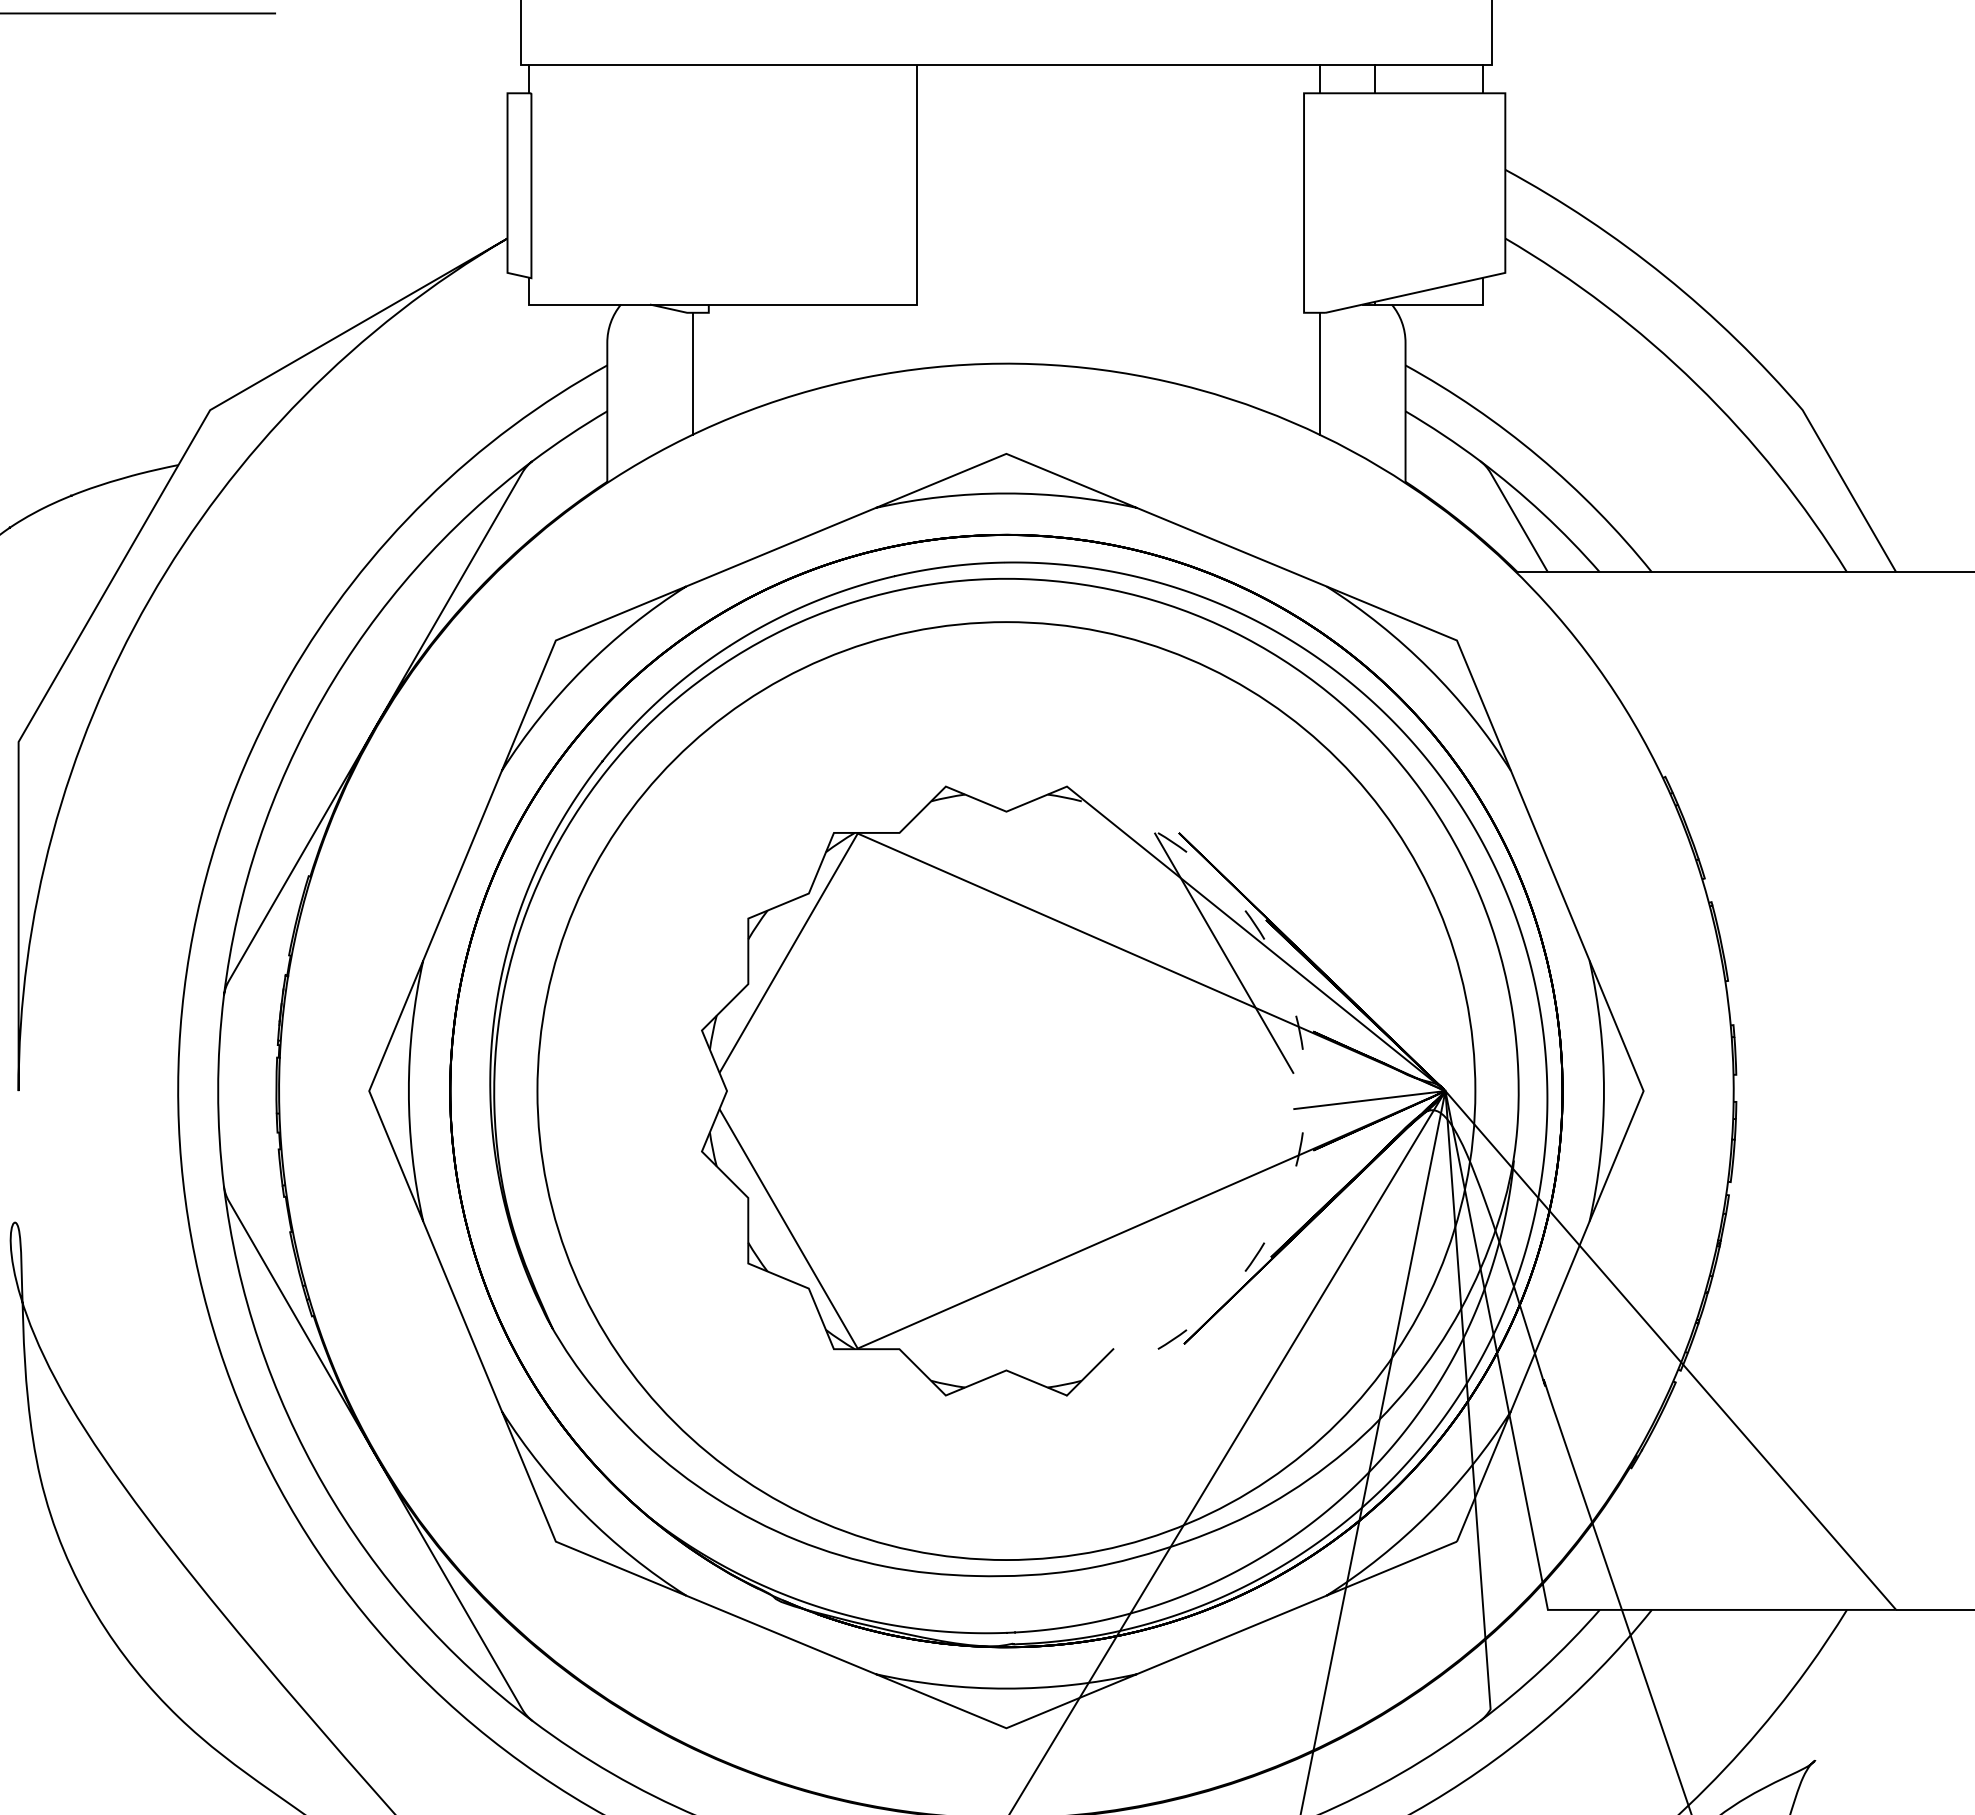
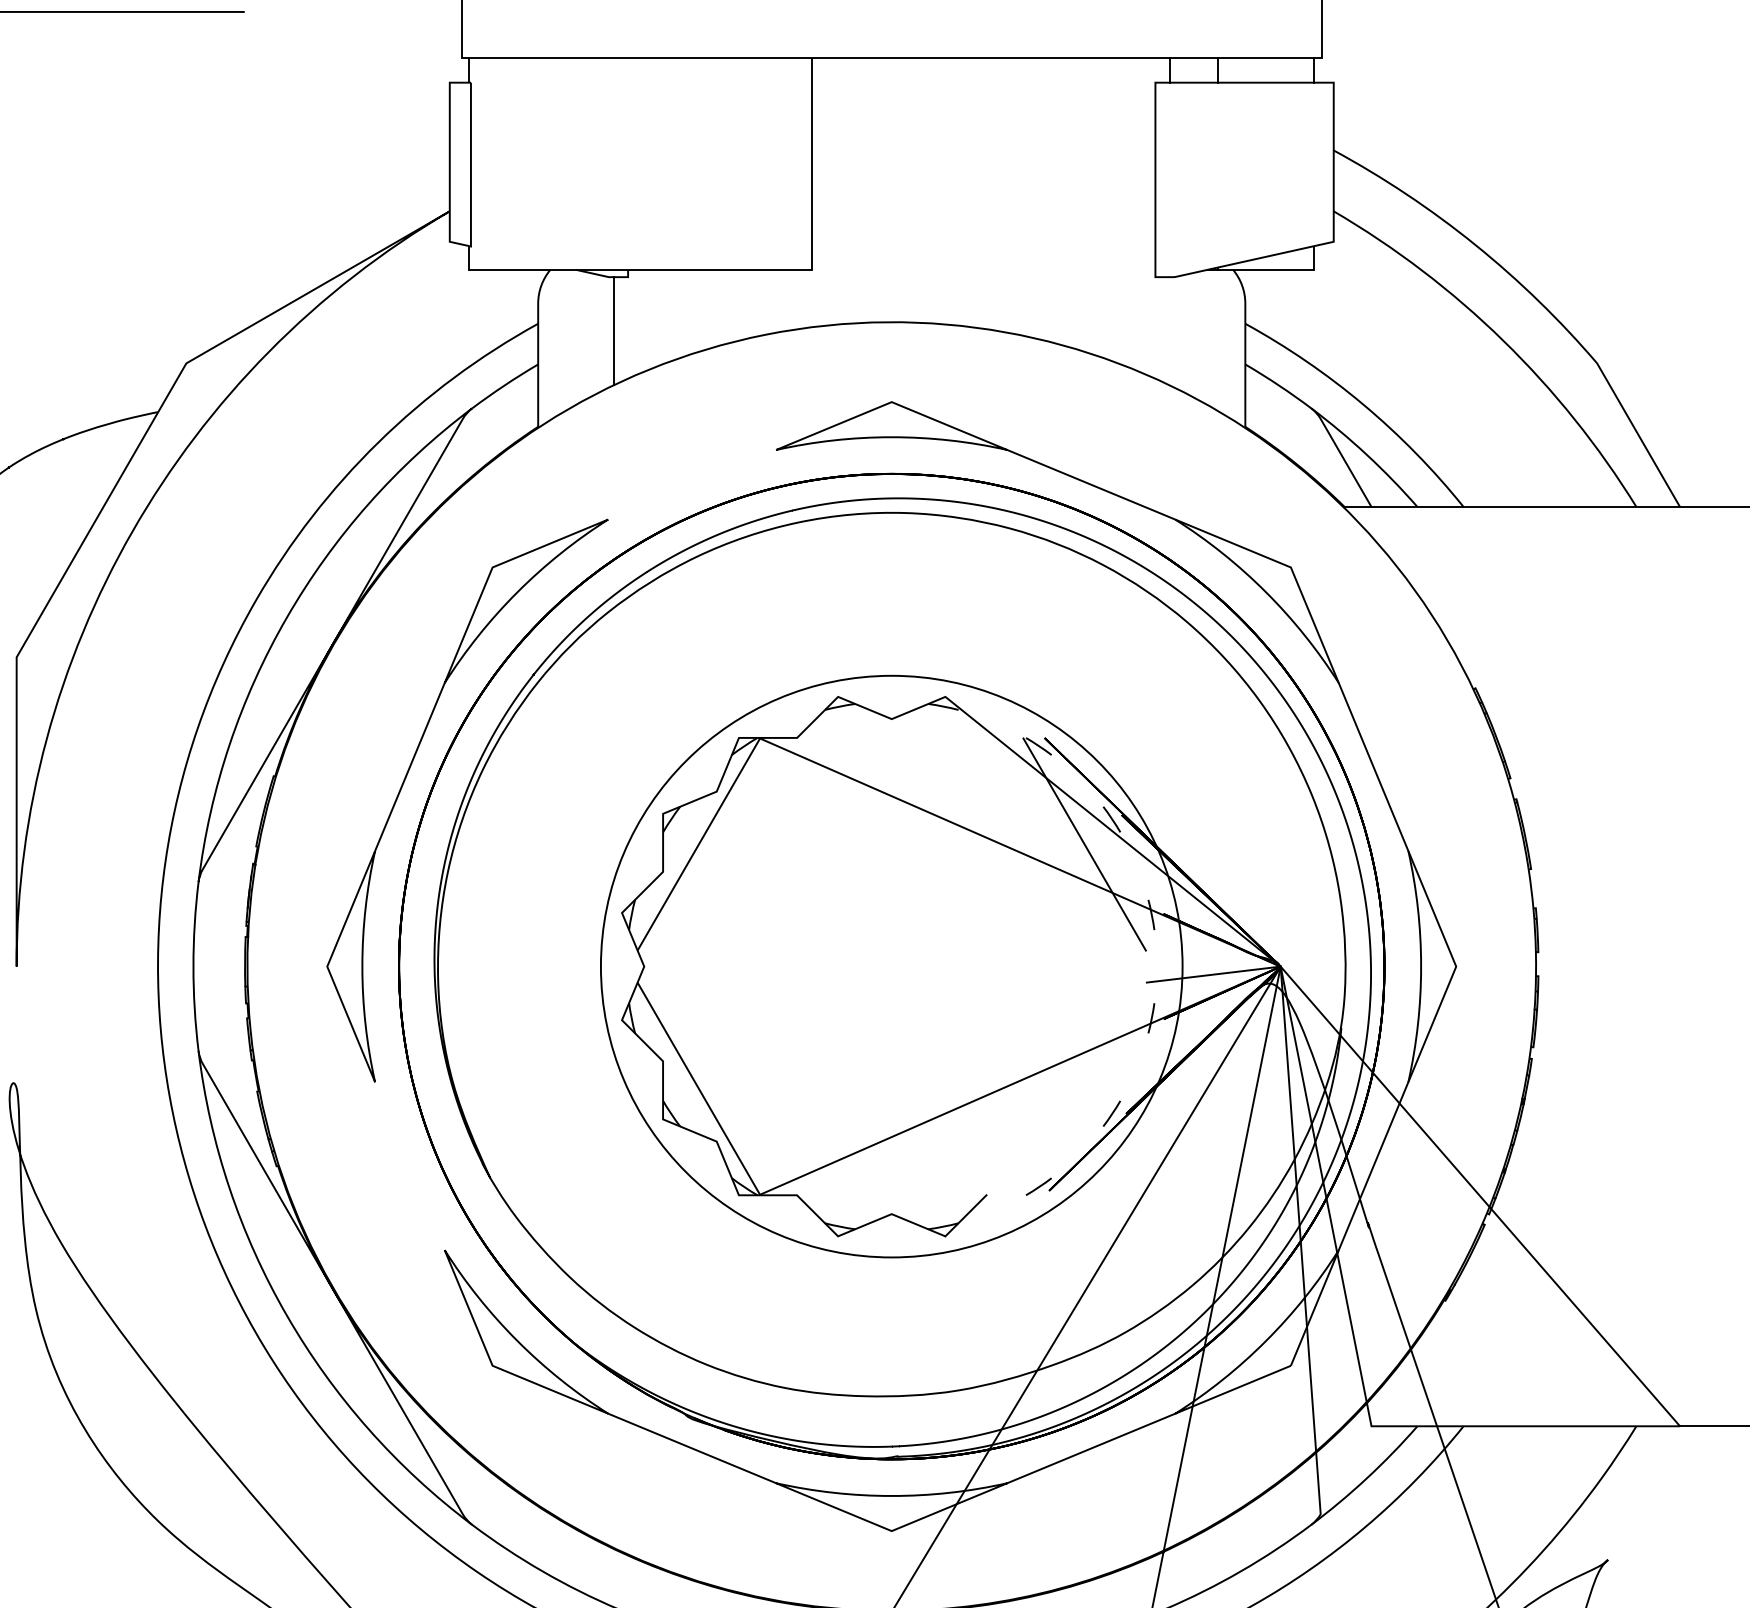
line: (1320, 373) -> (1170, 330), removed
line: (780, 546) -> (691, 484), removed
circle: (1006, 1091) -> (891, 967), size x0.7
line: (462, 1316) -> (409, 1166), removed

